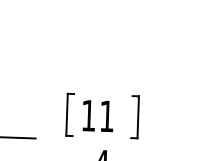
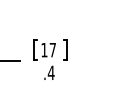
text: (106, 117) -> (52, 50), 11 -> 17

